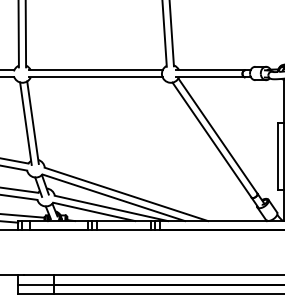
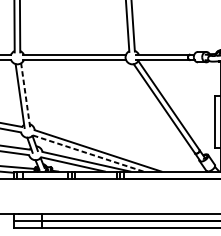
line: (33, 122) -> (26, 95), solid -> dashed
line: (113, 197) -> (88, 153), solid -> dashed

